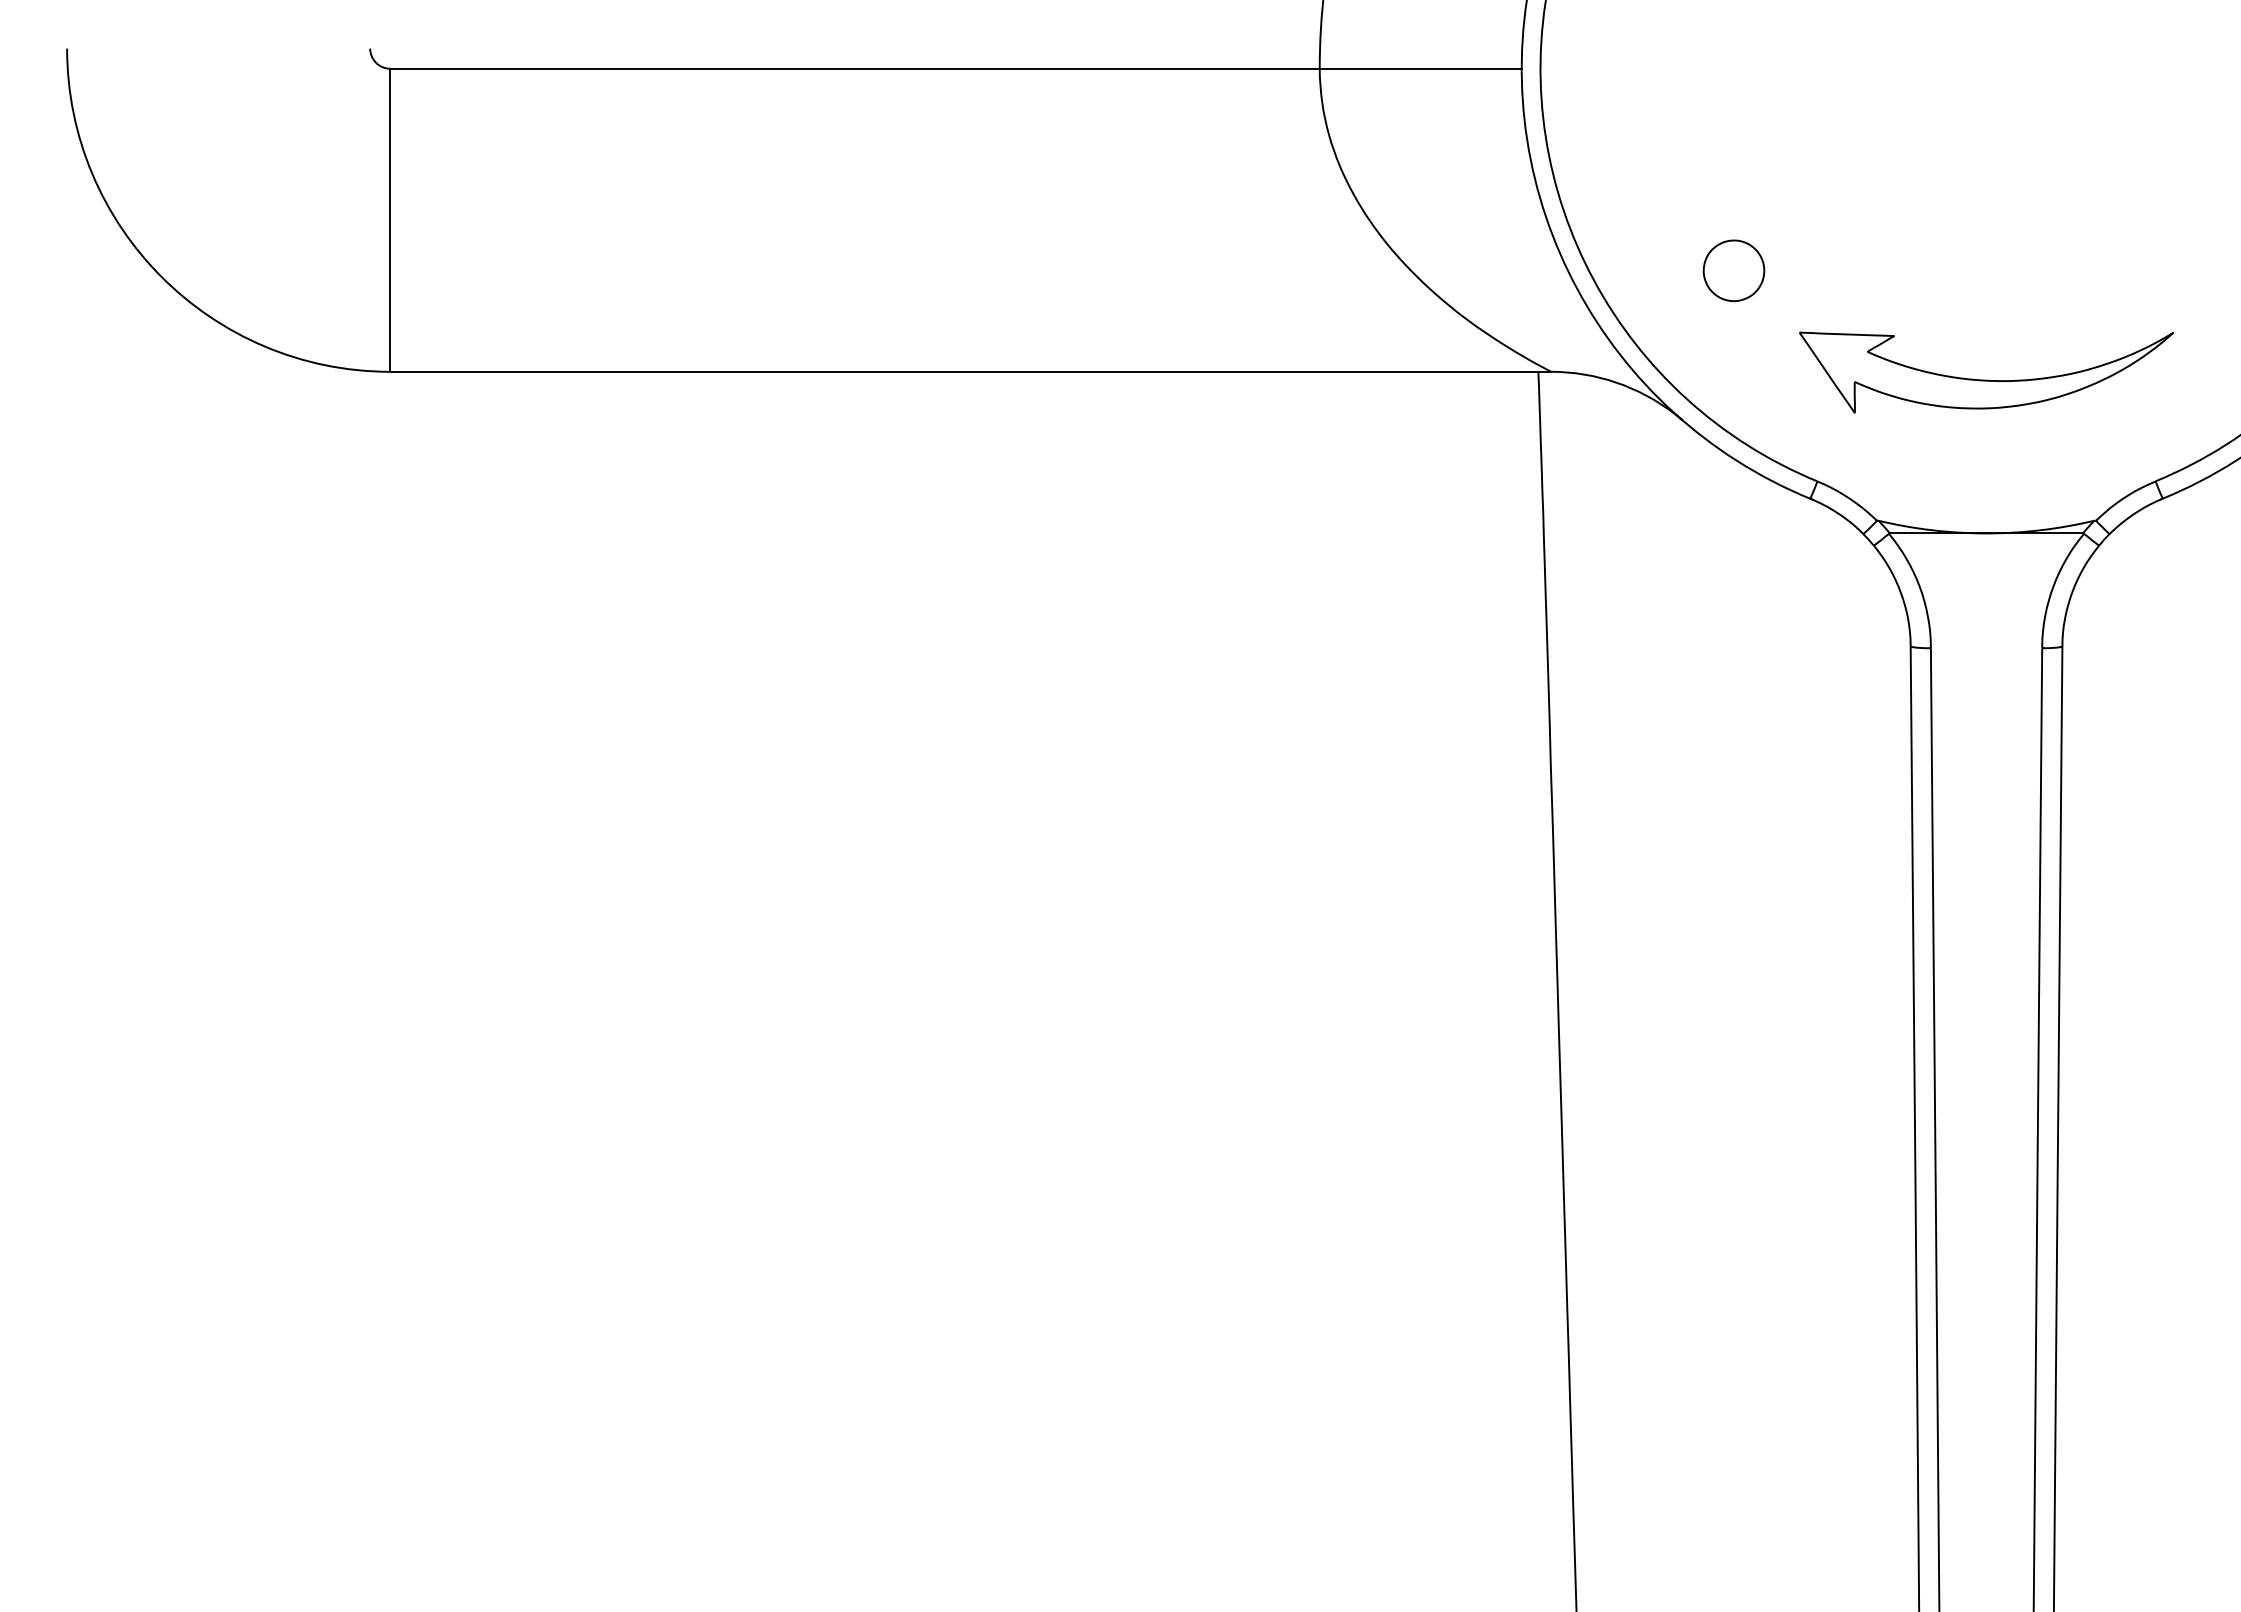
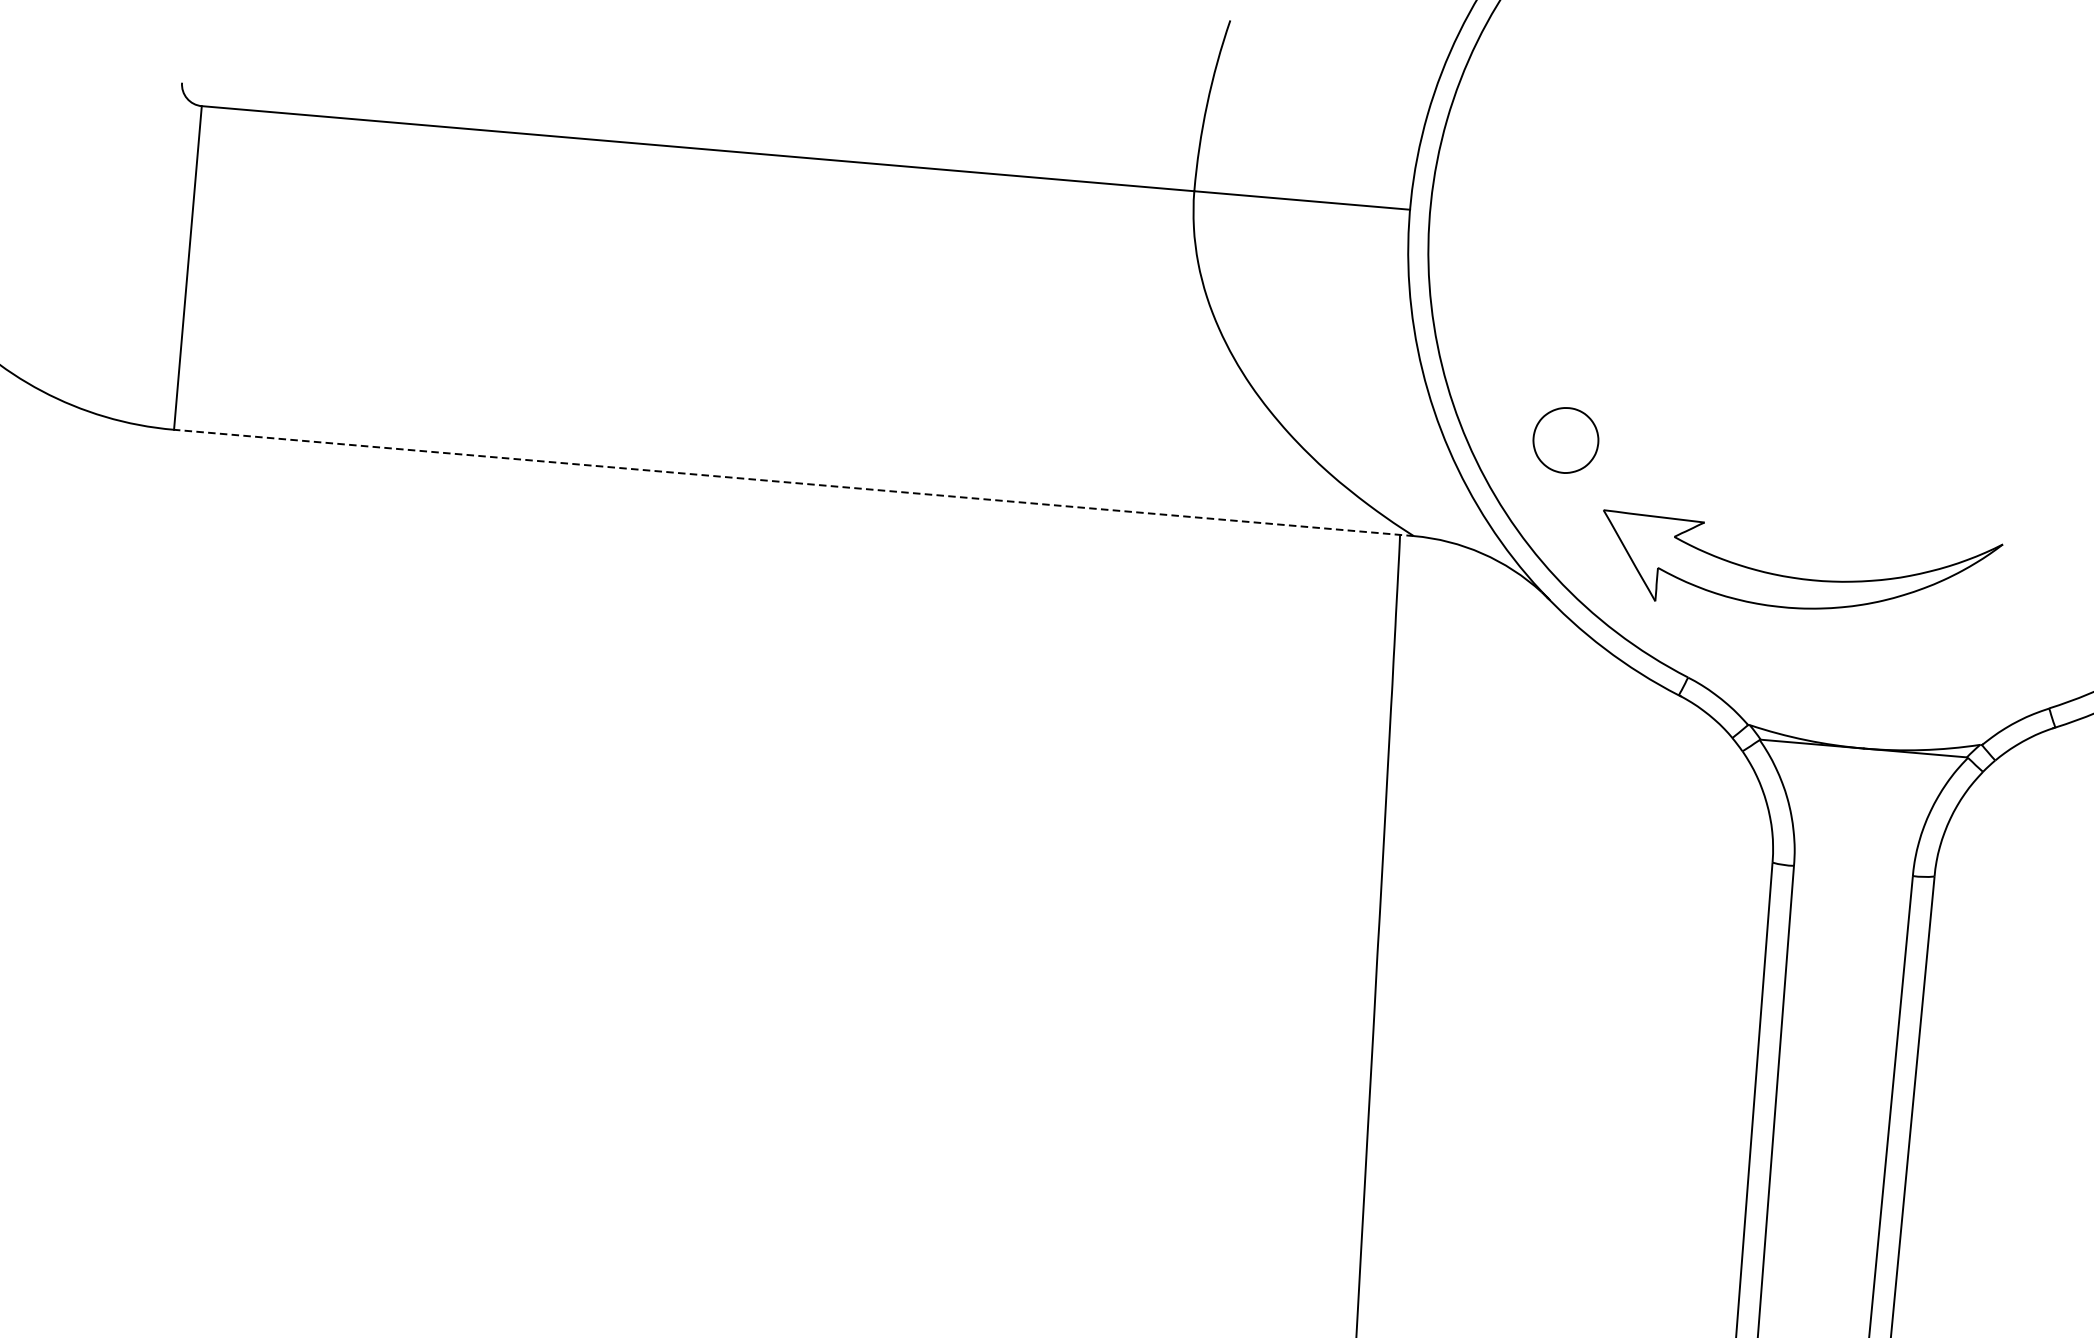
part: (1733, 270) -> (1565, 440), moved
line: (970, 371) -> (793, 482), solid -> dashed
part: (1986, 379) -> (1798, 577), moved

